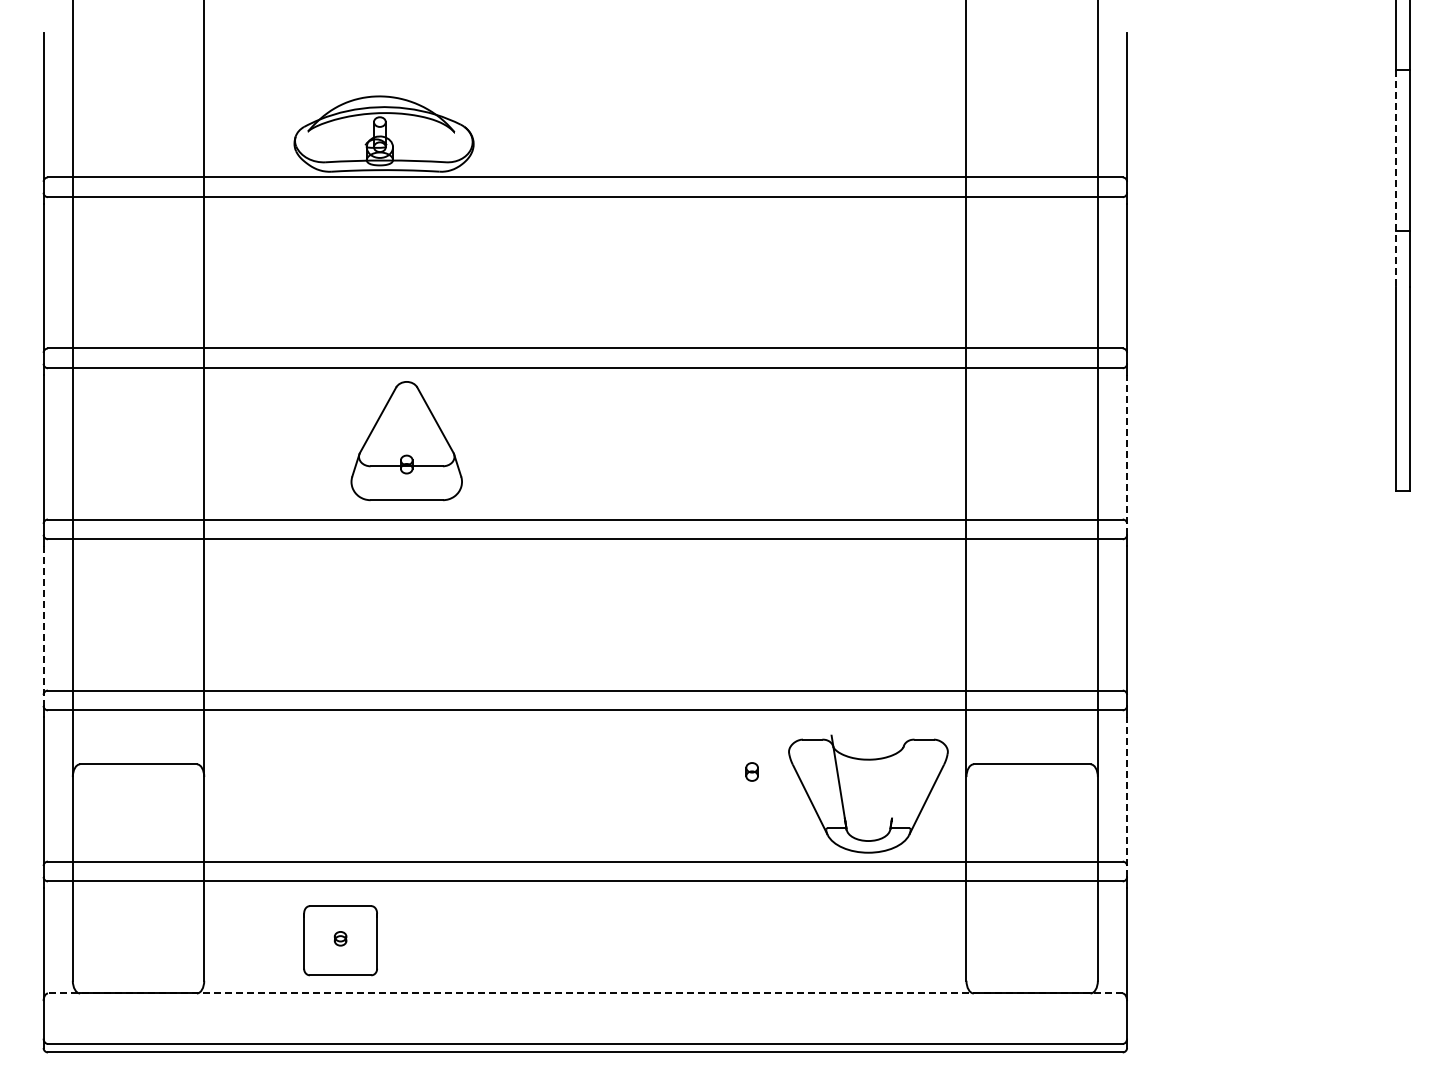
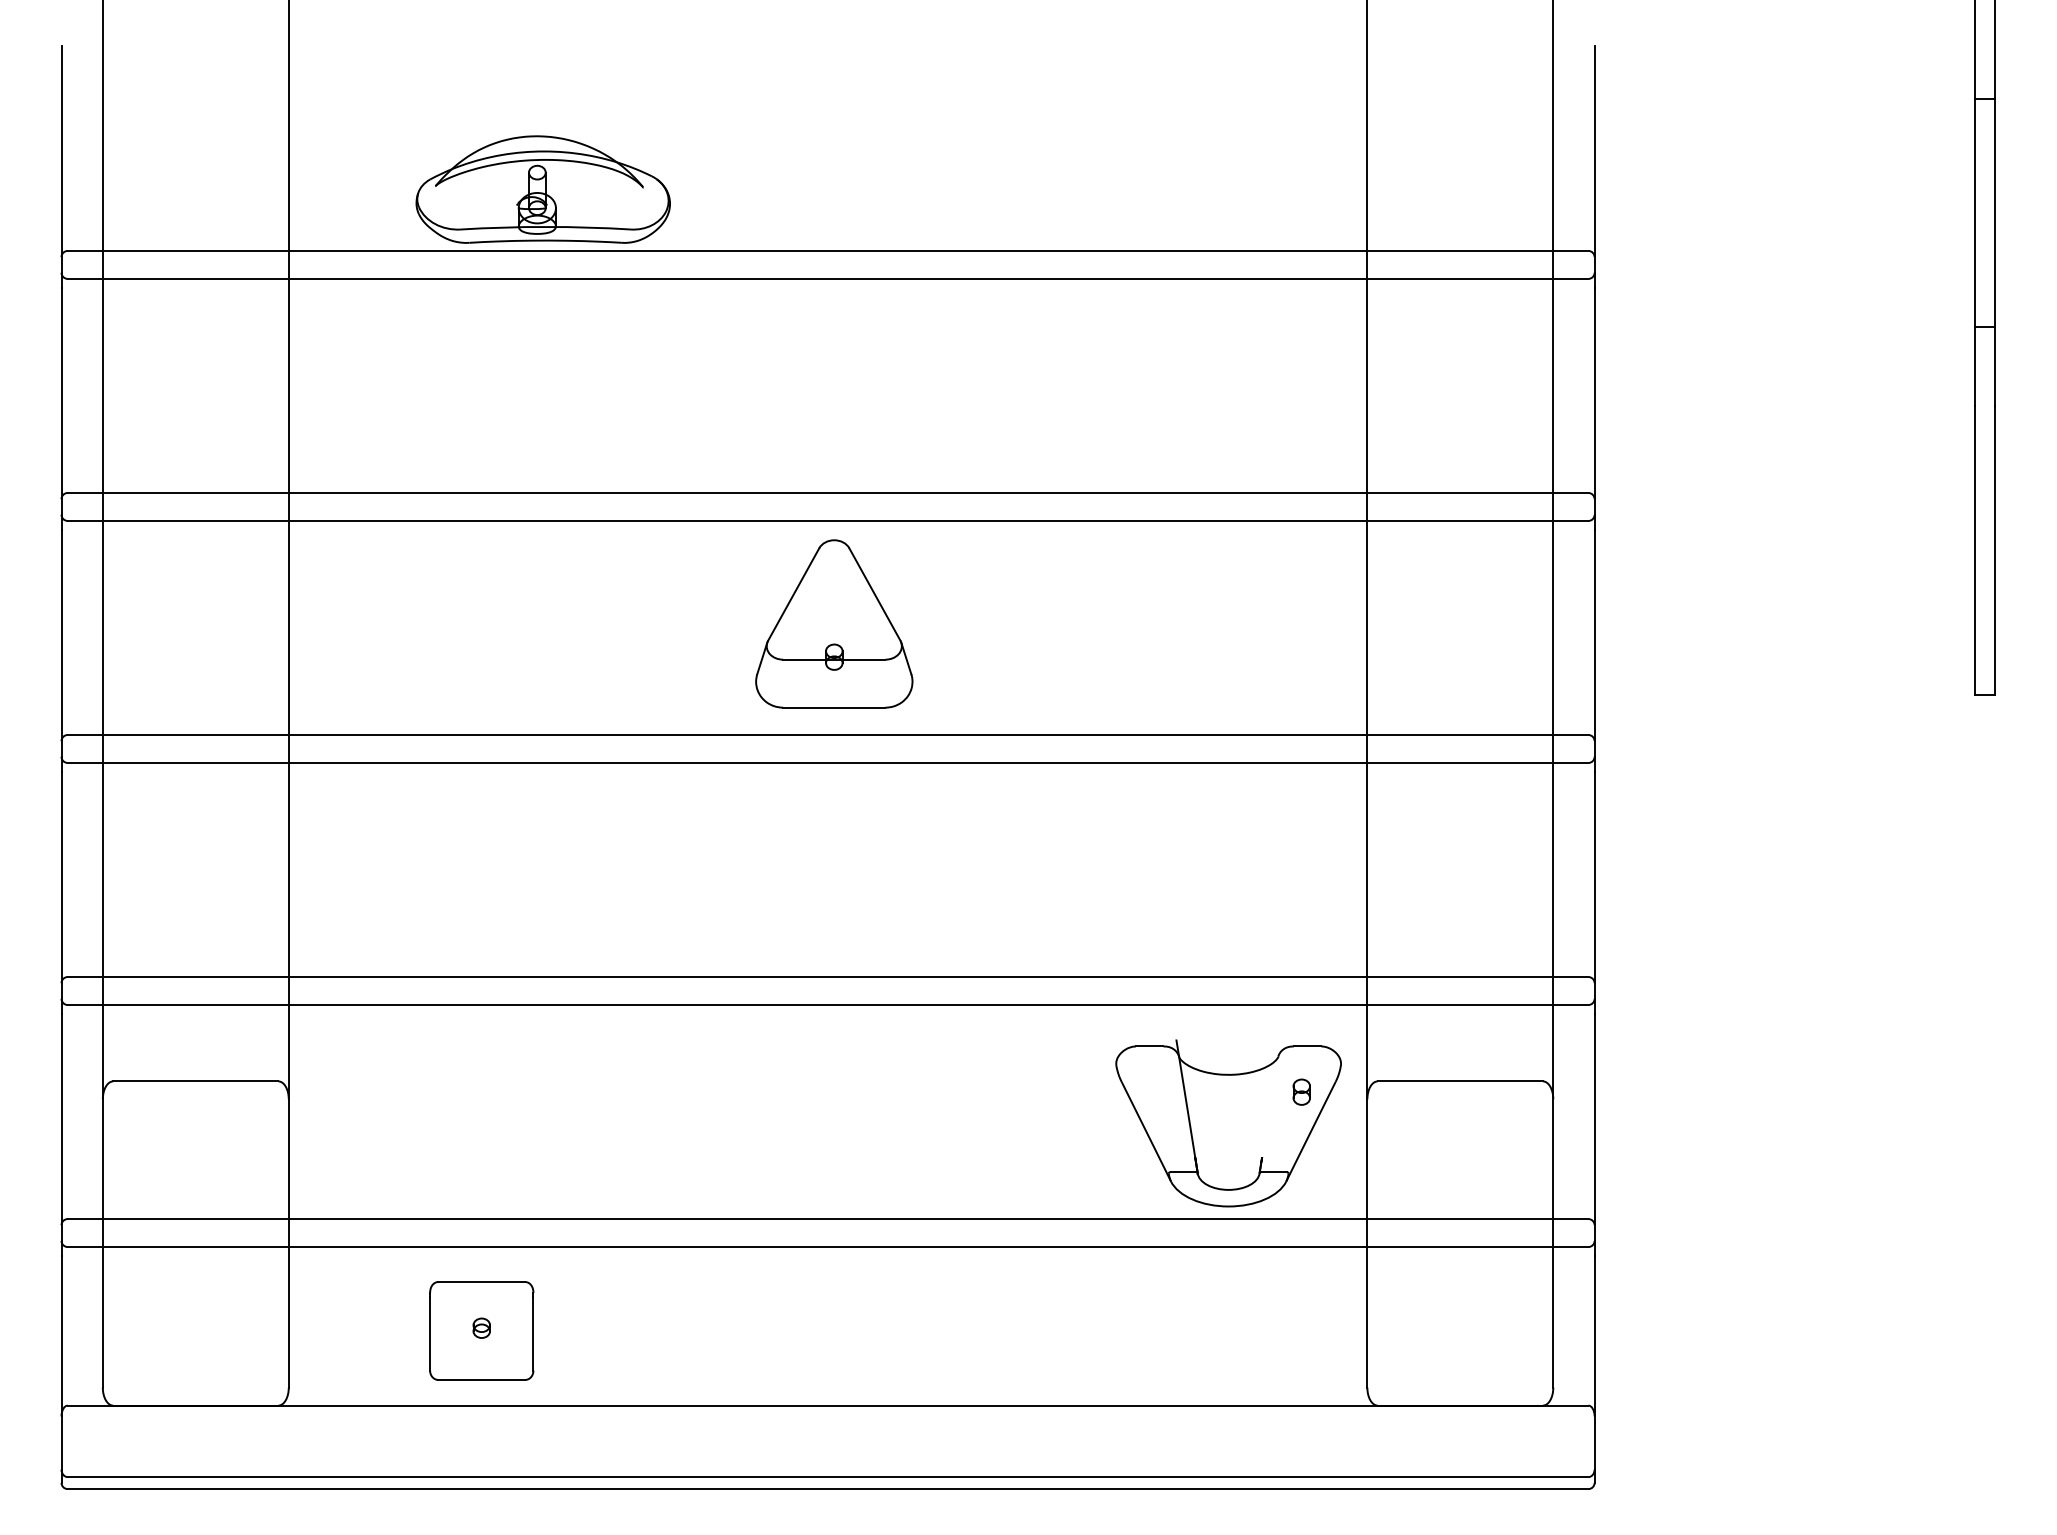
line: (1395, 179) -> (1974, 253), dashed -> solid
part: (406, 441) -> (833, 624), moved
line: (1127, 454) -> (1595, 642), dashed -> solid
line: (43, 626) -> (61, 886), dashed -> solid
part: (751, 771) -> (1300, 1091), moved
line: (1127, 796) -> (1595, 1126), dashed -> solid
line: (584, 993) -> (826, 1405), dashed -> solid

